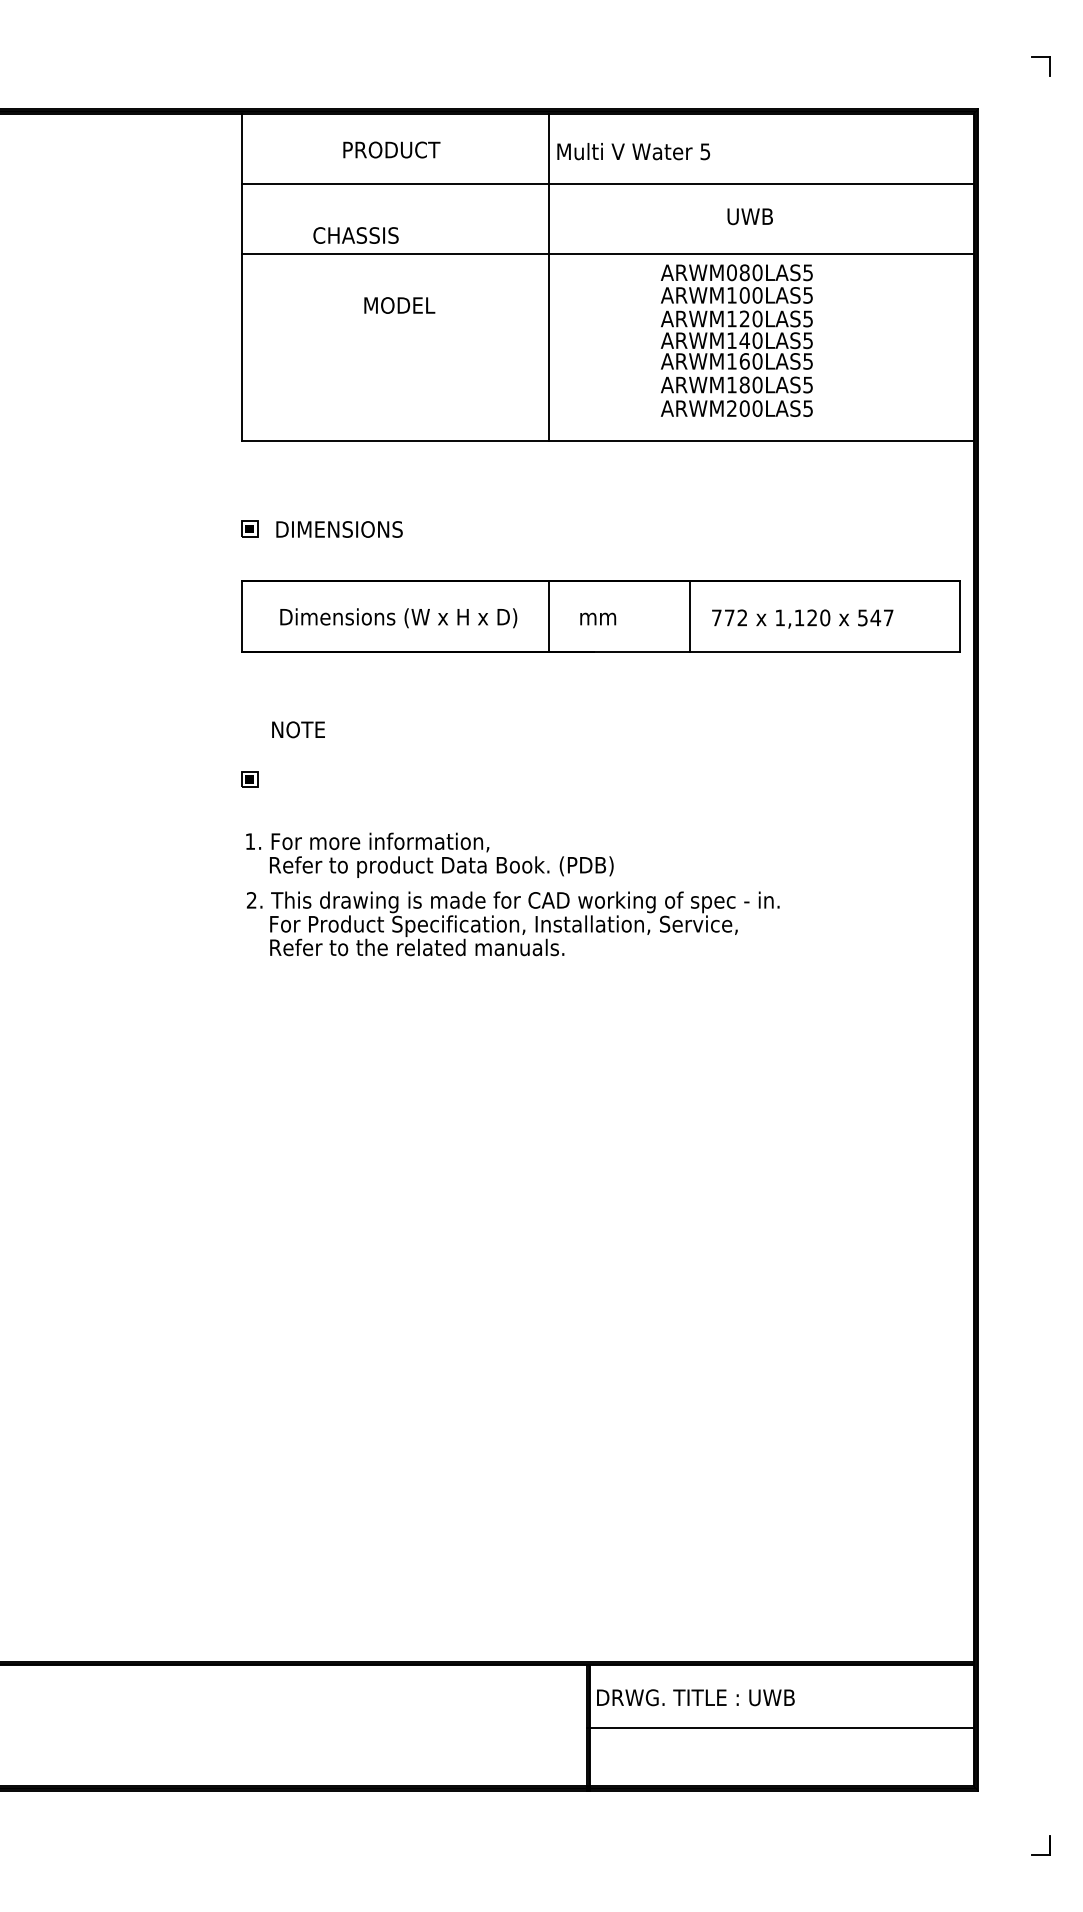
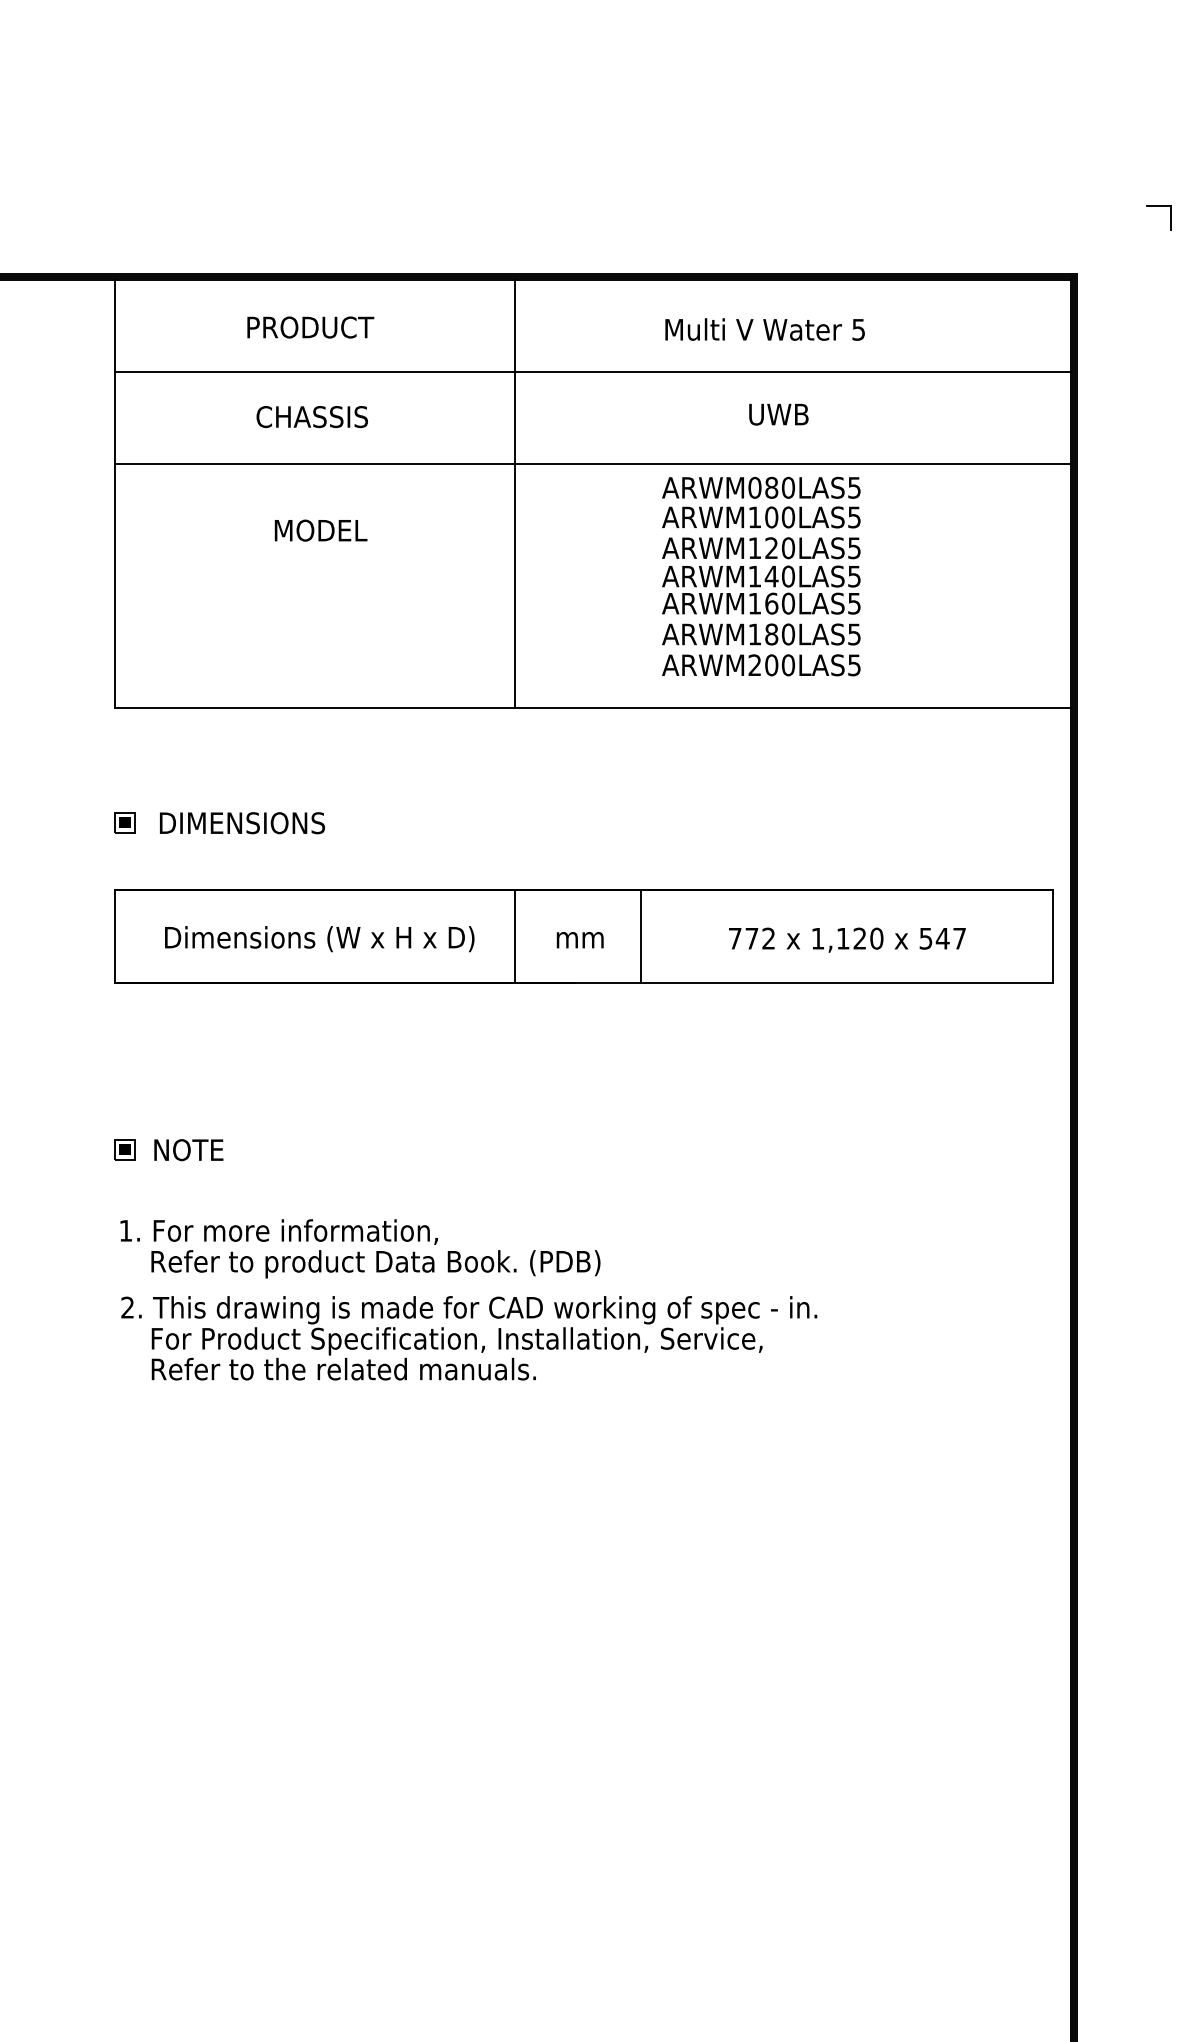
text: (633, 151) -> (764, 329), moved
text: (355, 235) -> (311, 416), moved
line: (690, 615) -> (640, 935), moved
text: (298, 729) -> (188, 1149), moved

